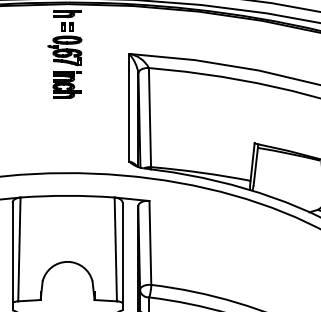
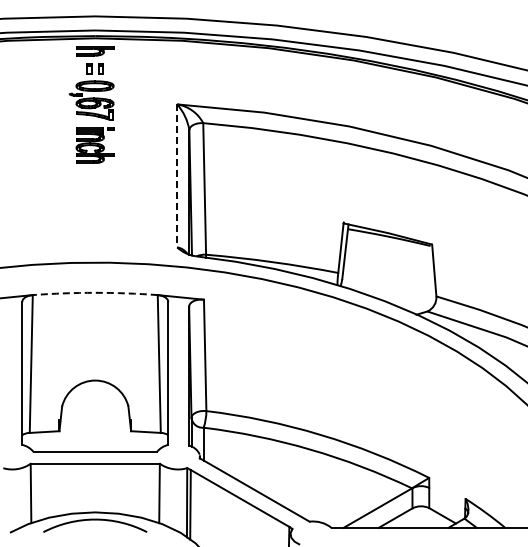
line: (129, 108) -> (177, 176), solid -> dashed
arc: (67, 195) -> (95, 292), solid -> dashed

